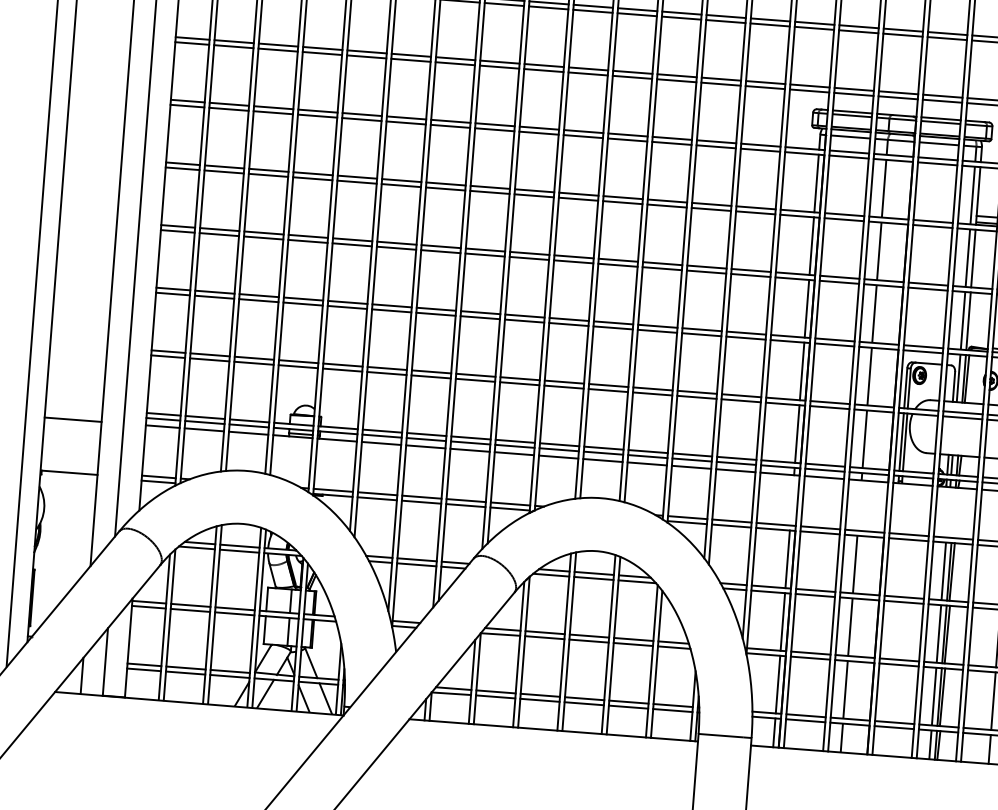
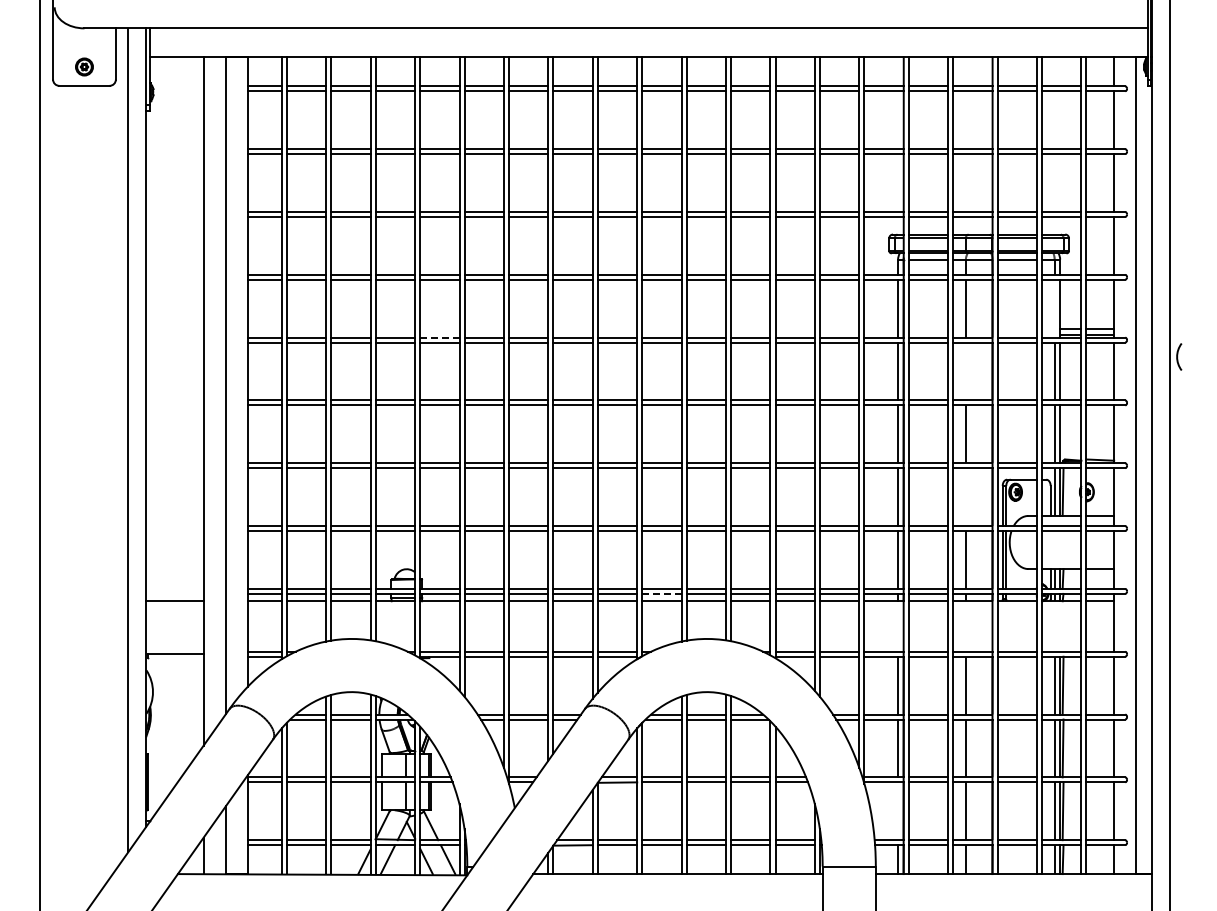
line: (357, 177) -> (439, 337), solid -> dashed
line: (972, 195) -> (1054, 308), removed
line: (878, 251) -> (965, 371), removed
line: (869, 376) -> (965, 497), removed
line: (558, 449) -> (661, 593), solid -> dashed
line: (778, 684) -> (898, 811), removed

